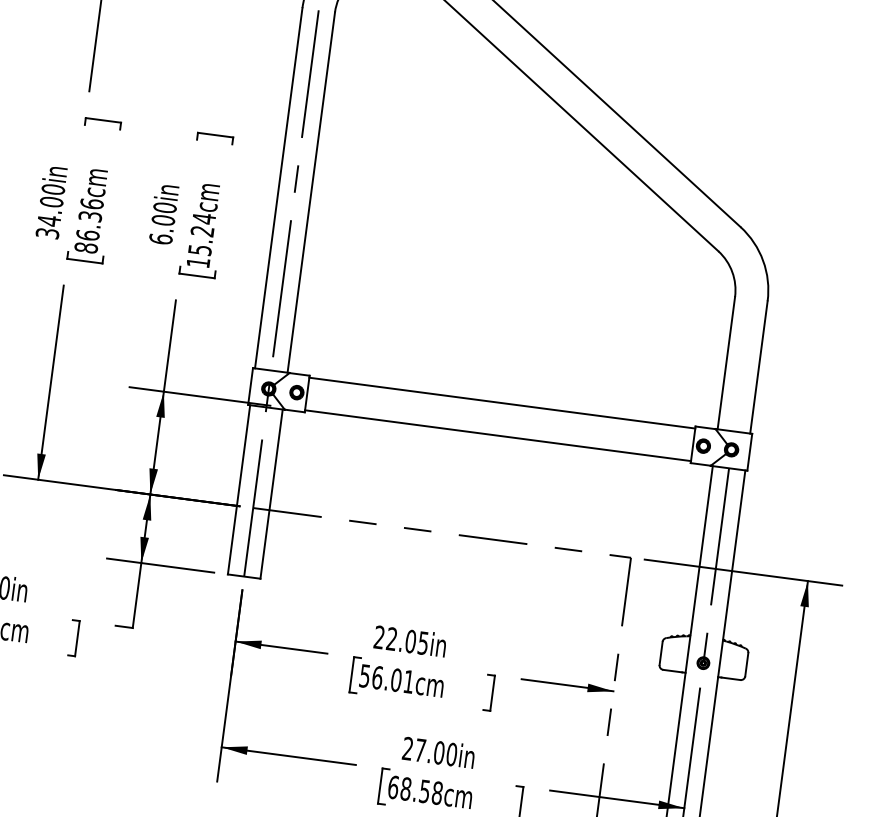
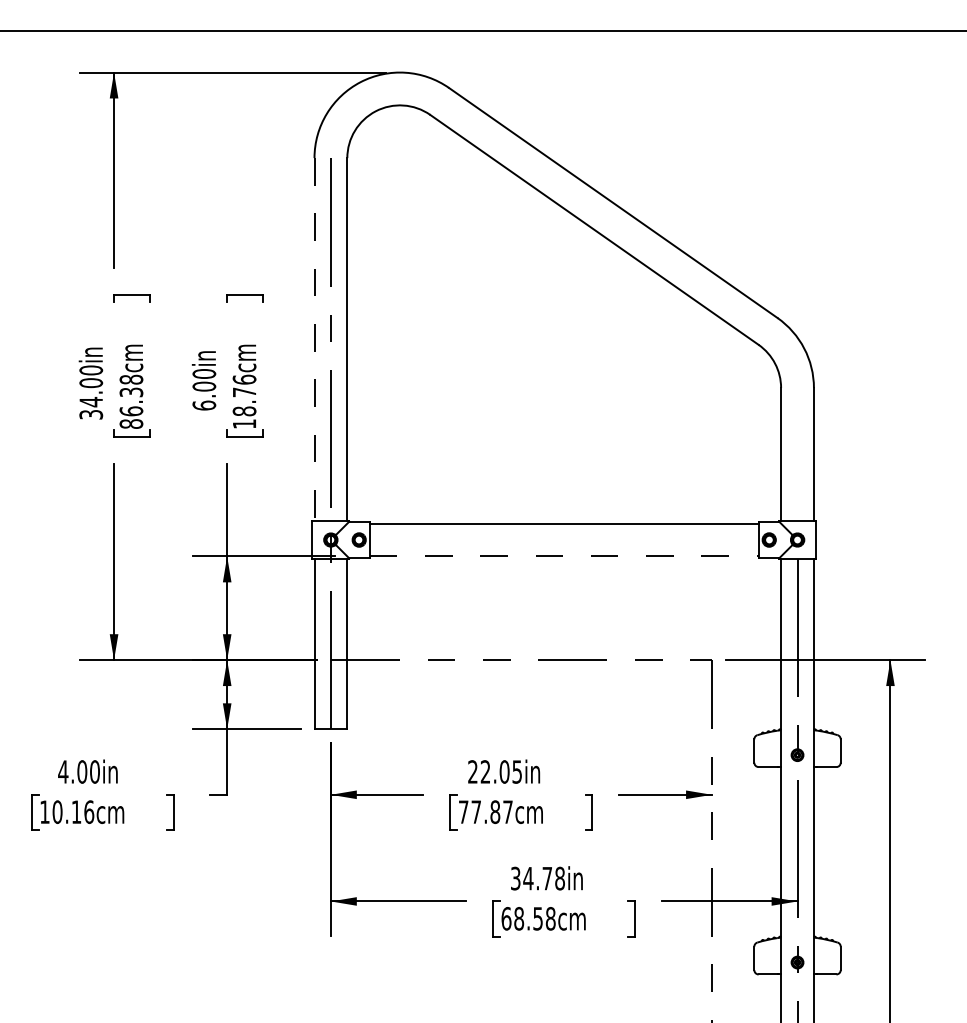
line: (278, 188) -> (314, 339), solid -> dashed
text: (92, 203) -> (131, 379), 86.36cm -> 86.38cm
text: (202, 234) -> (244, 395), 15.24cm -> 18.76cm
line: (498, 435) -> (564, 556), solid -> dashed
text: (386, 679) -> (485, 812), 56.01cm -> 77.87cm
text: (430, 751) -> (538, 878), 27.00in -> 34.78in

